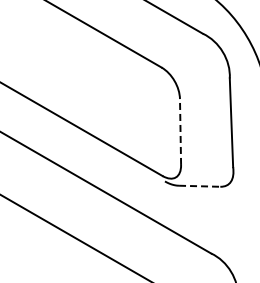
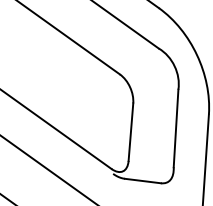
line: (180, 132) -> (130, 132), dashed -> solid
line: (199, 186) -> (142, 181), dashed -> solid

